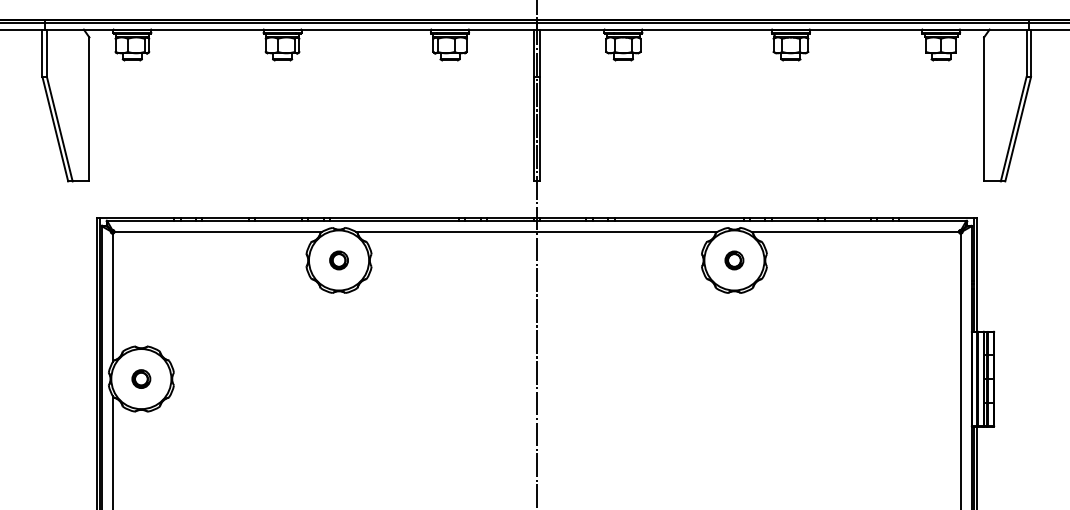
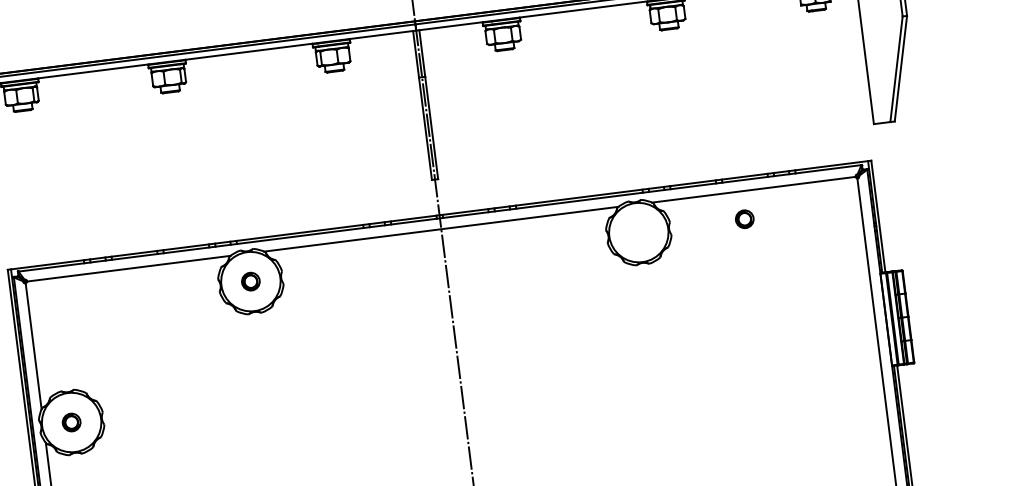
part: (734, 260) -> (744, 219), moved

